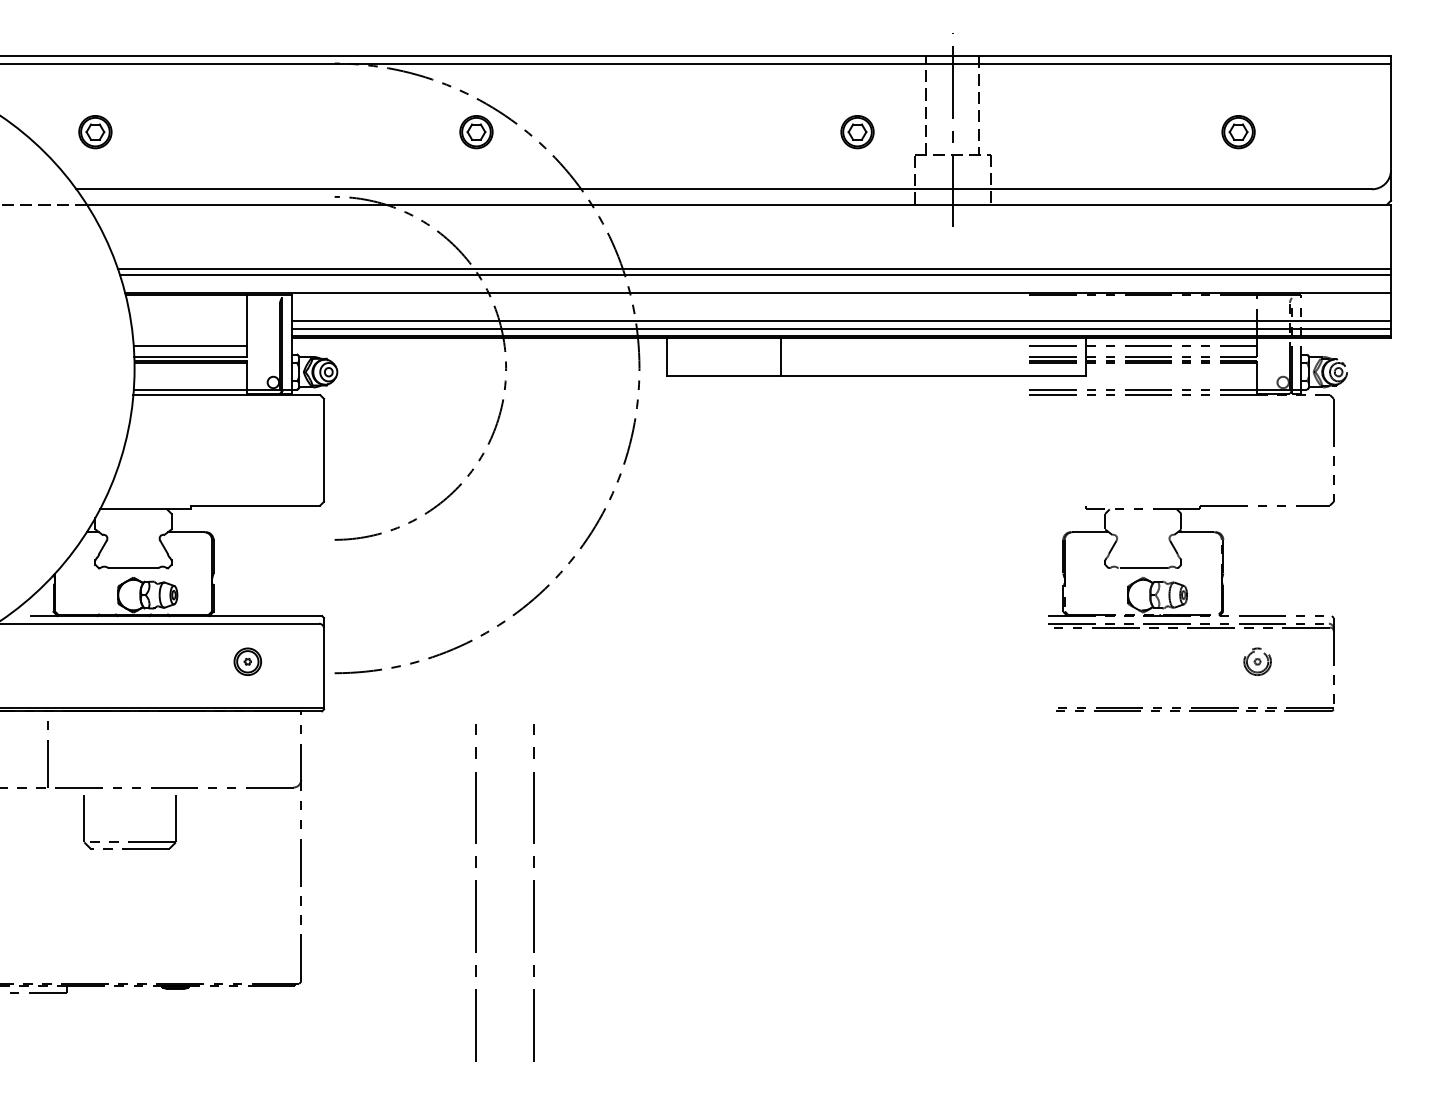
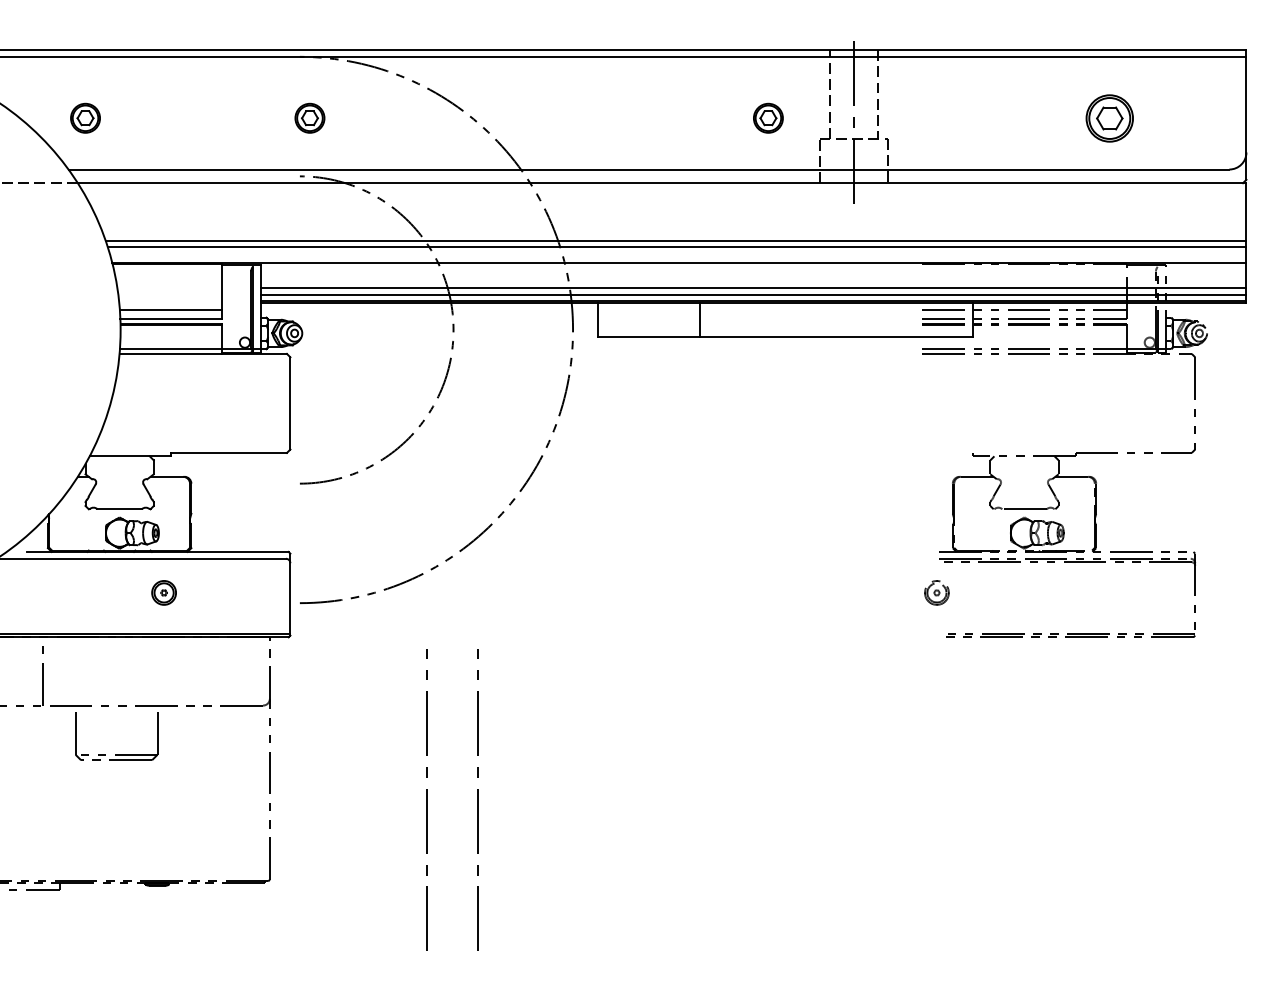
part: (475, 131) -> (309, 117), moved
part: (1238, 131) -> (1109, 117), size x1.6
part: (247, 661) -> (163, 592), moved
part: (1257, 661) -> (936, 592), moved

